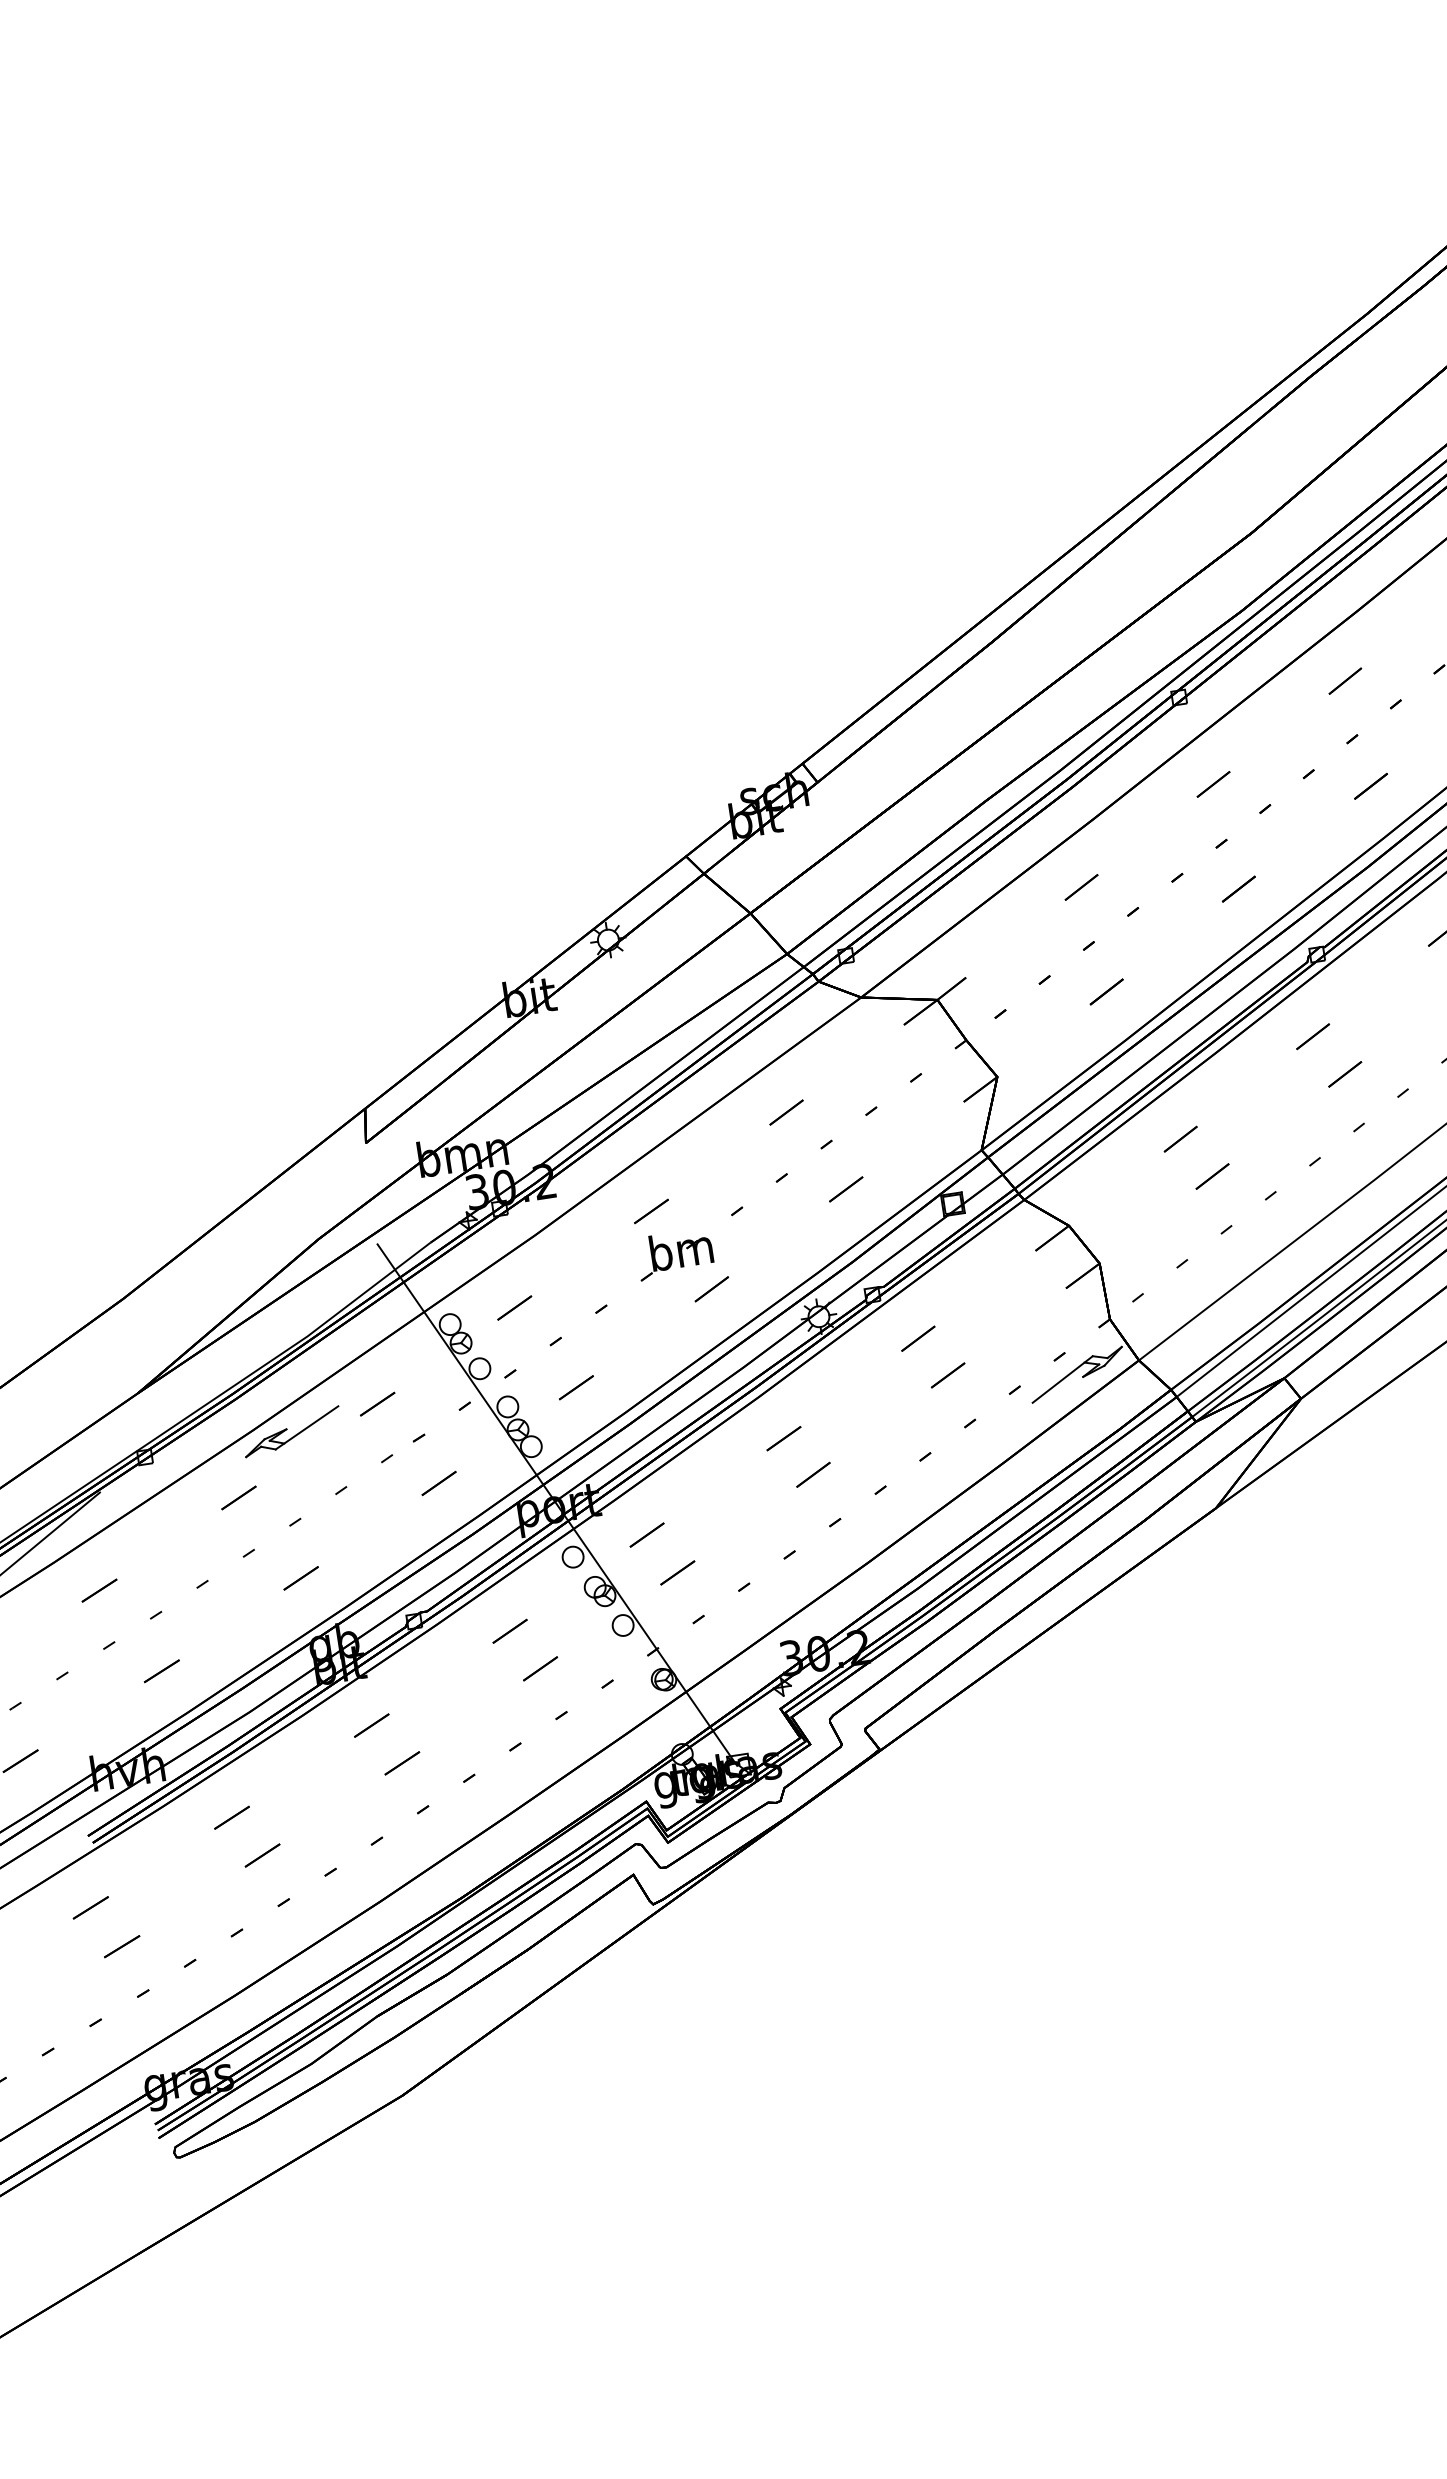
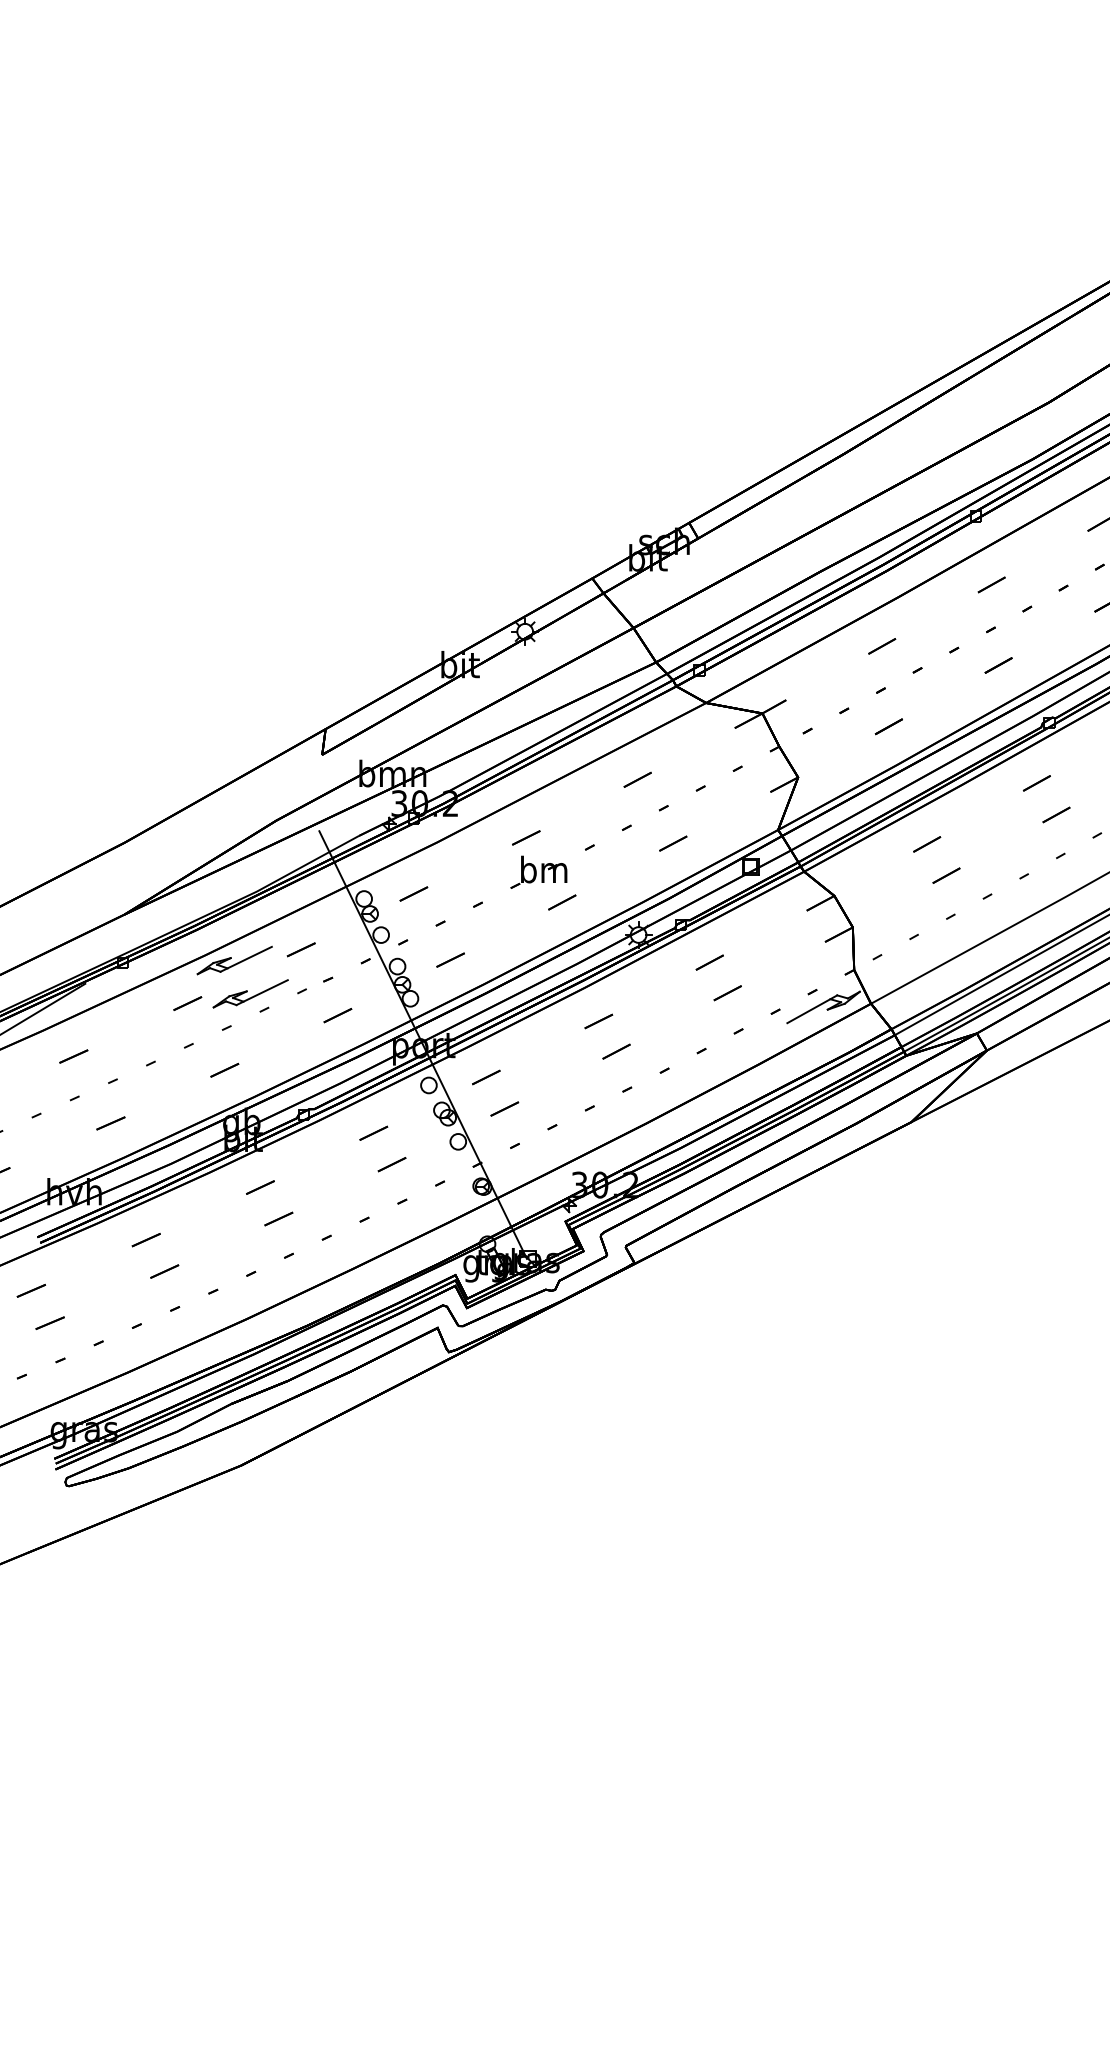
part: (319, 1471) -> (250, 993), added

